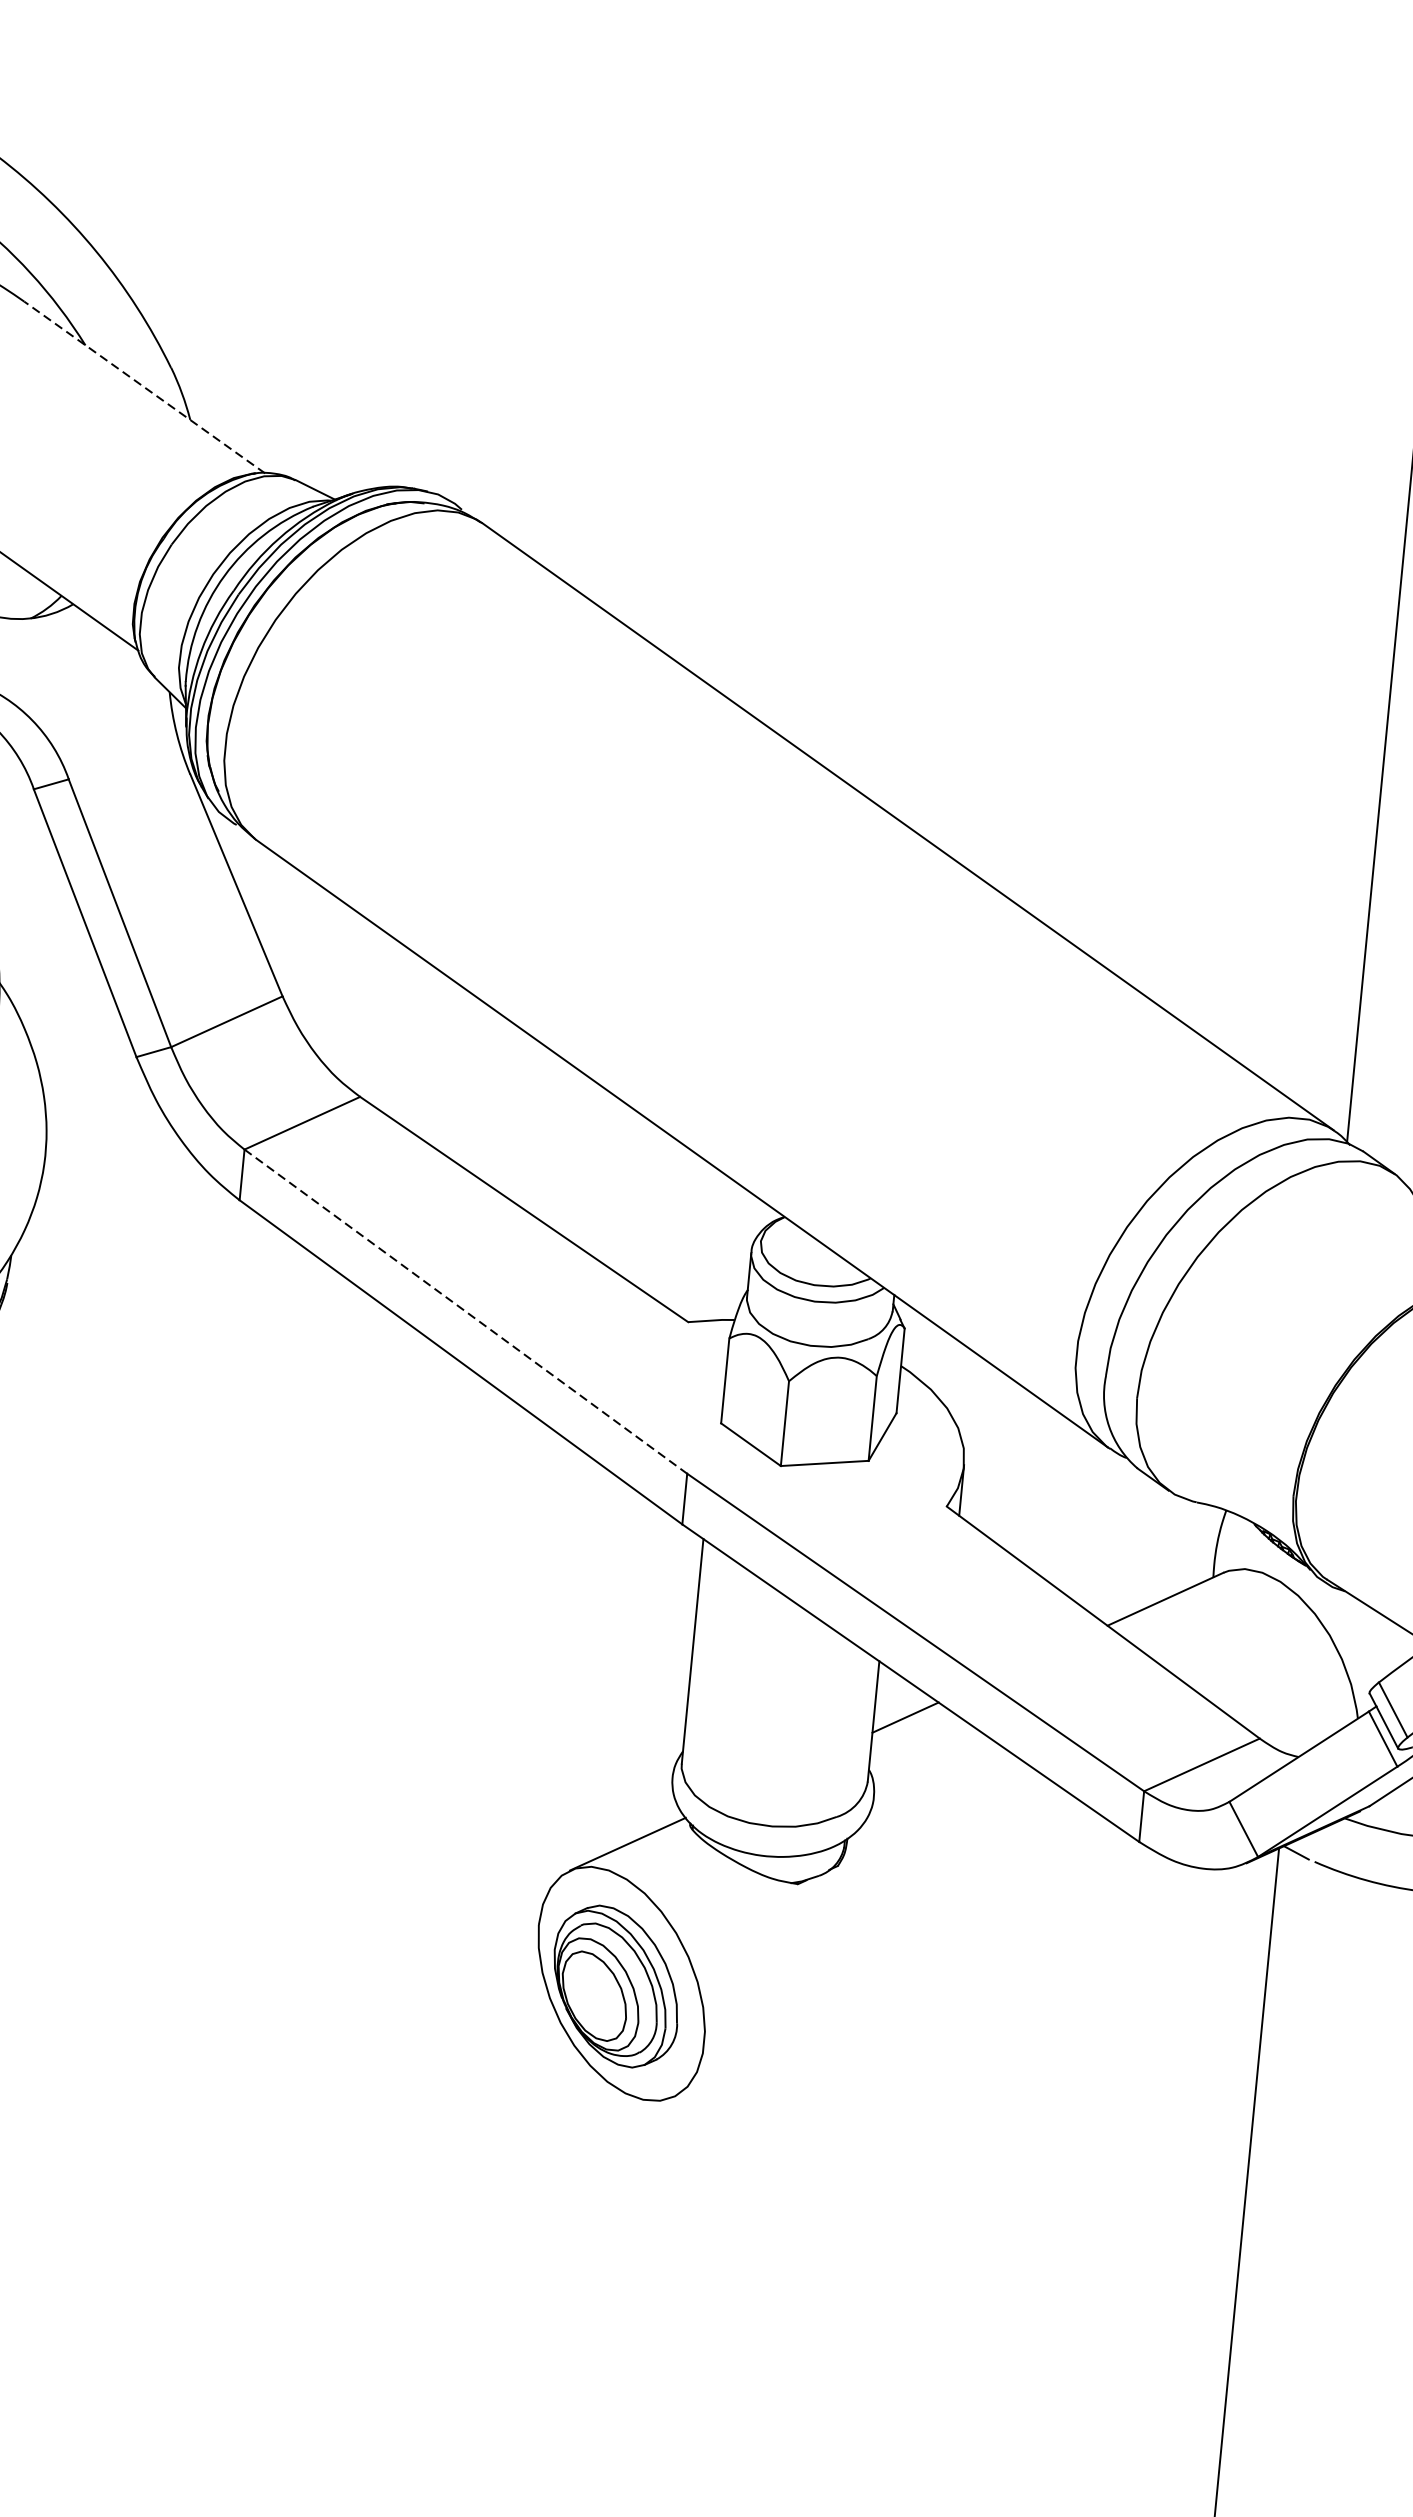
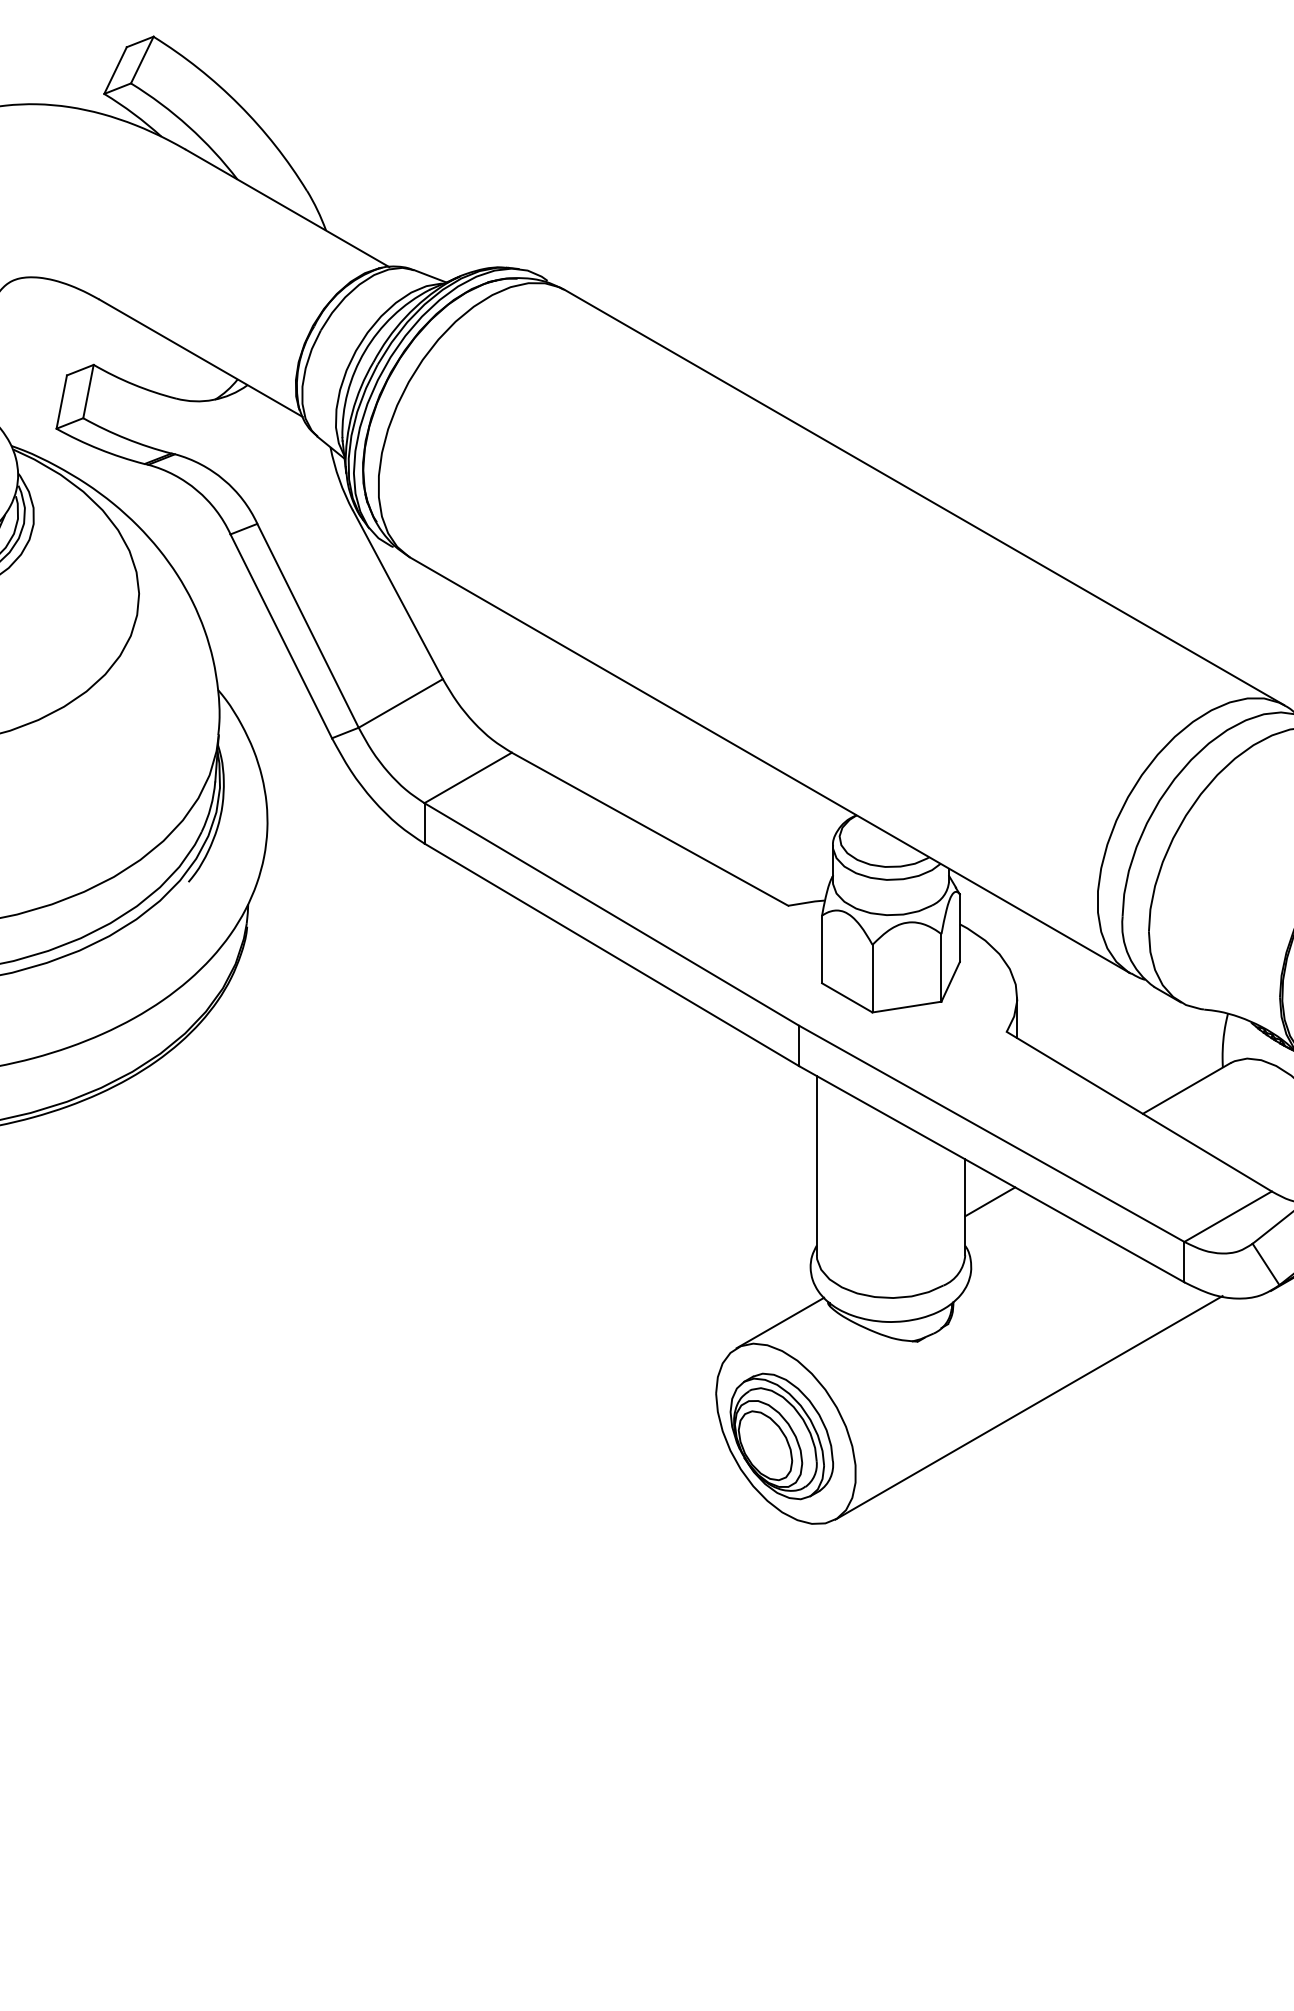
line: (144, 387) -> (287, 208), dashed -> solid
line: (465, 1311) -> (611, 914), dashed -> solid
line: (928, 1980) -> (1028, 1407), added

